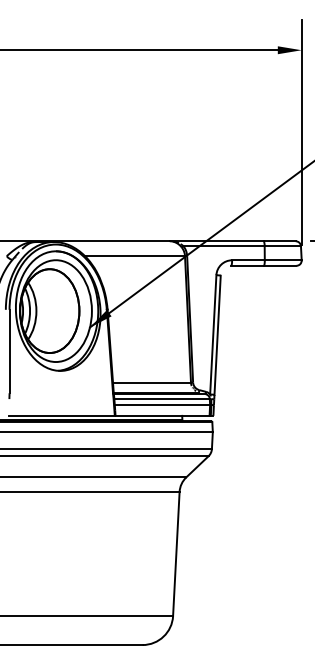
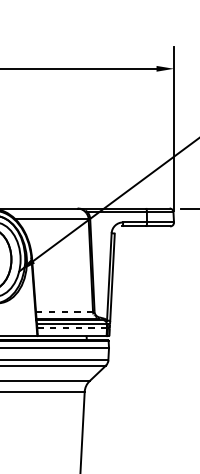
line: (151, 382) -> (64, 311), solid -> dashed
line: (162, 404) -> (72, 327), solid -> dashed

